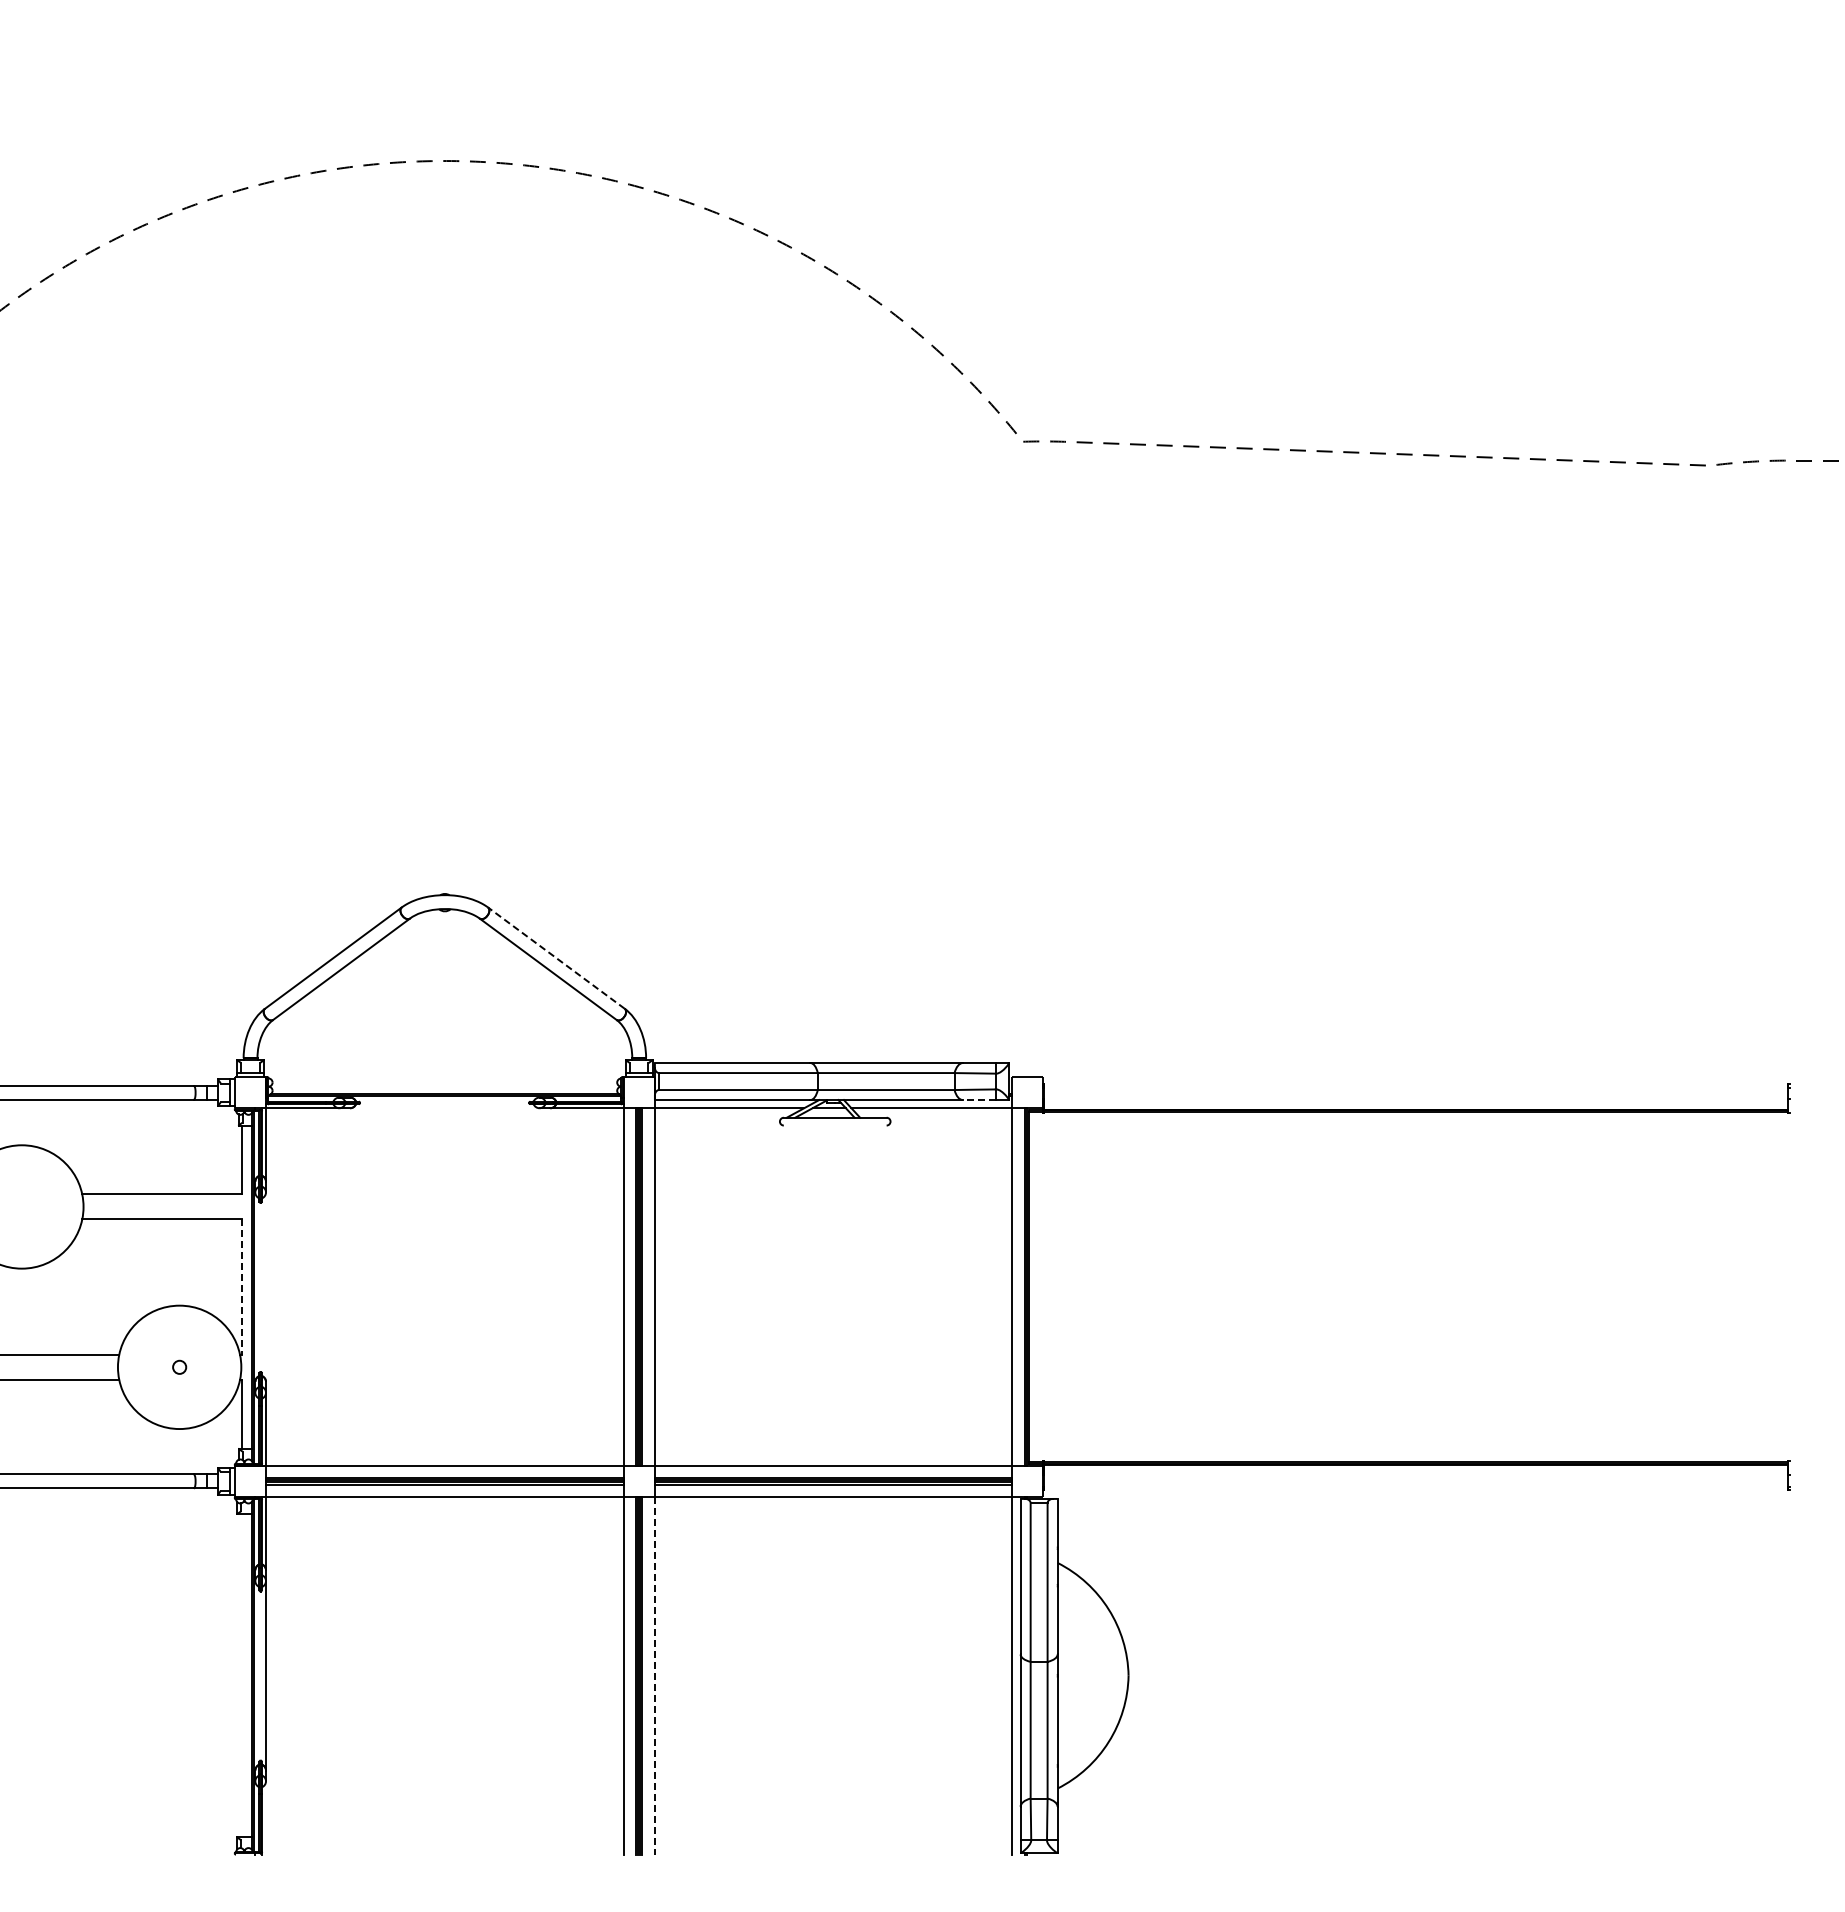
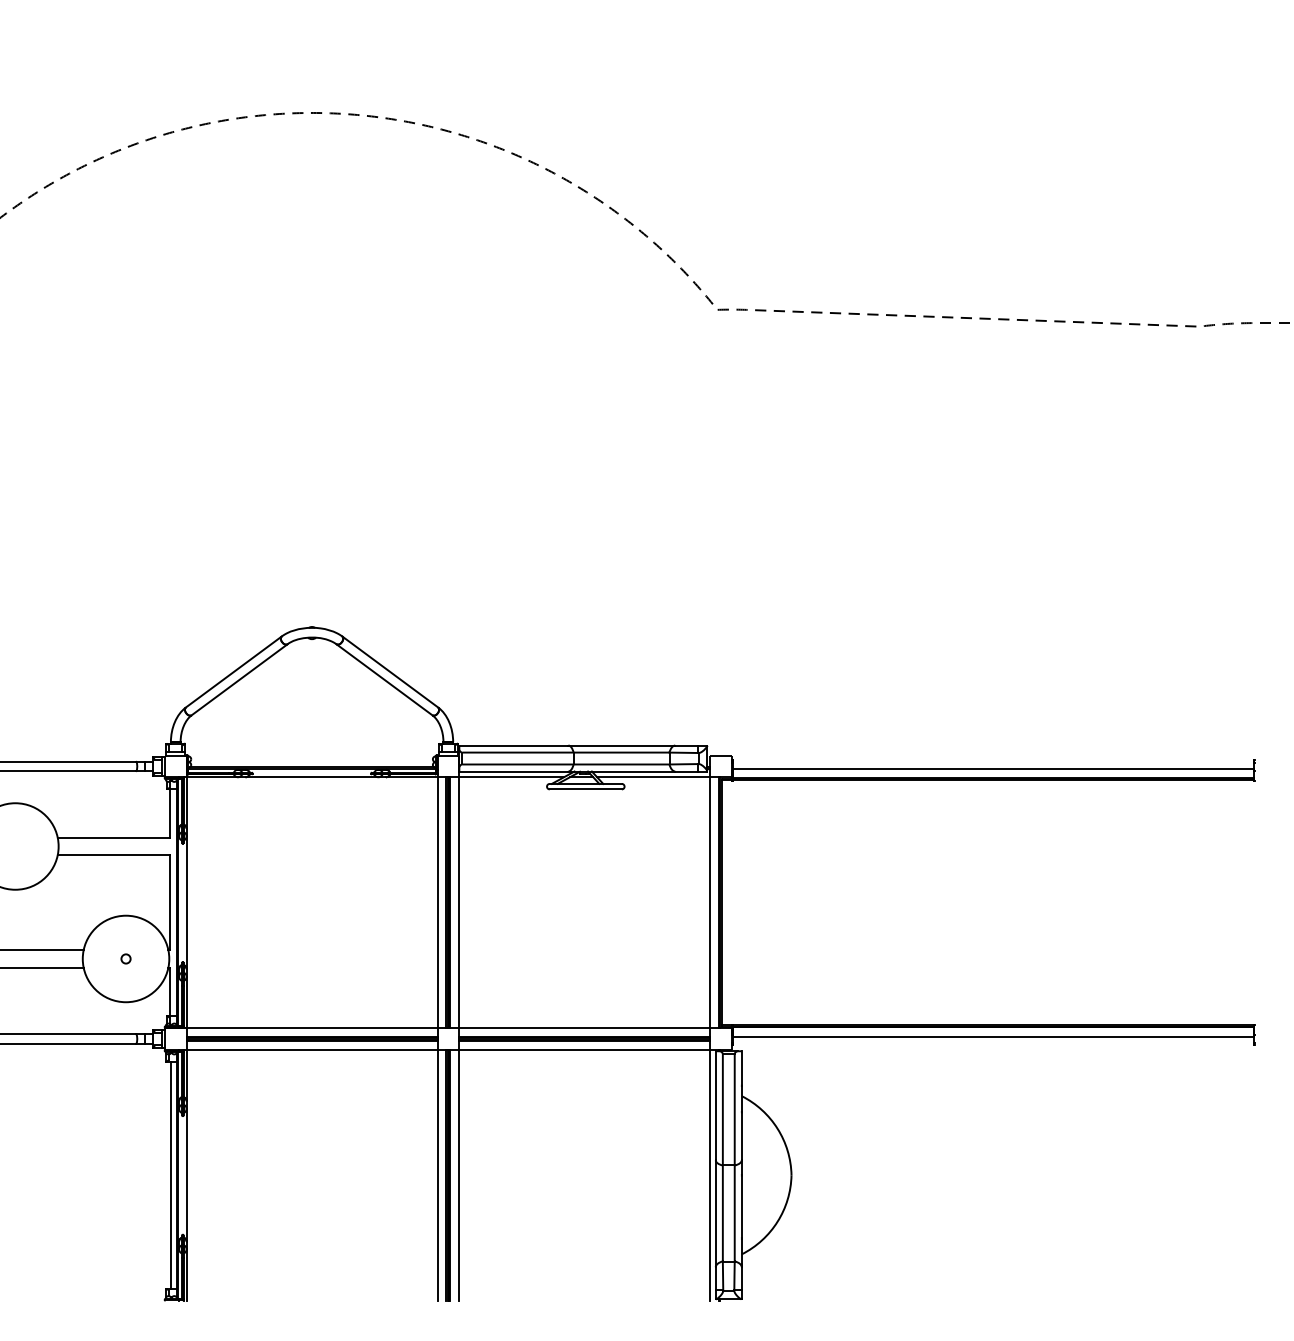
line: (556, 957) -> (390, 671), dashed -> solid
line: (1416, 1095) -> (993, 768), added
line: (978, 1100) -> (686, 771), dashed -> solid
line: (444, 1108) -> (311, 777), added
line: (834, 1125) -> (585, 789), added
line: (266, 1286) -> (186, 902), added
line: (242, 1287) -> (170, 902), dashed -> solid
line: (1416, 1478) -> (993, 1036), added
line: (243, 1675) -> (170, 1175), added
line: (654, 1675) -> (459, 1175), dashed -> solid
line: (266, 1817) -> (186, 1274), added

